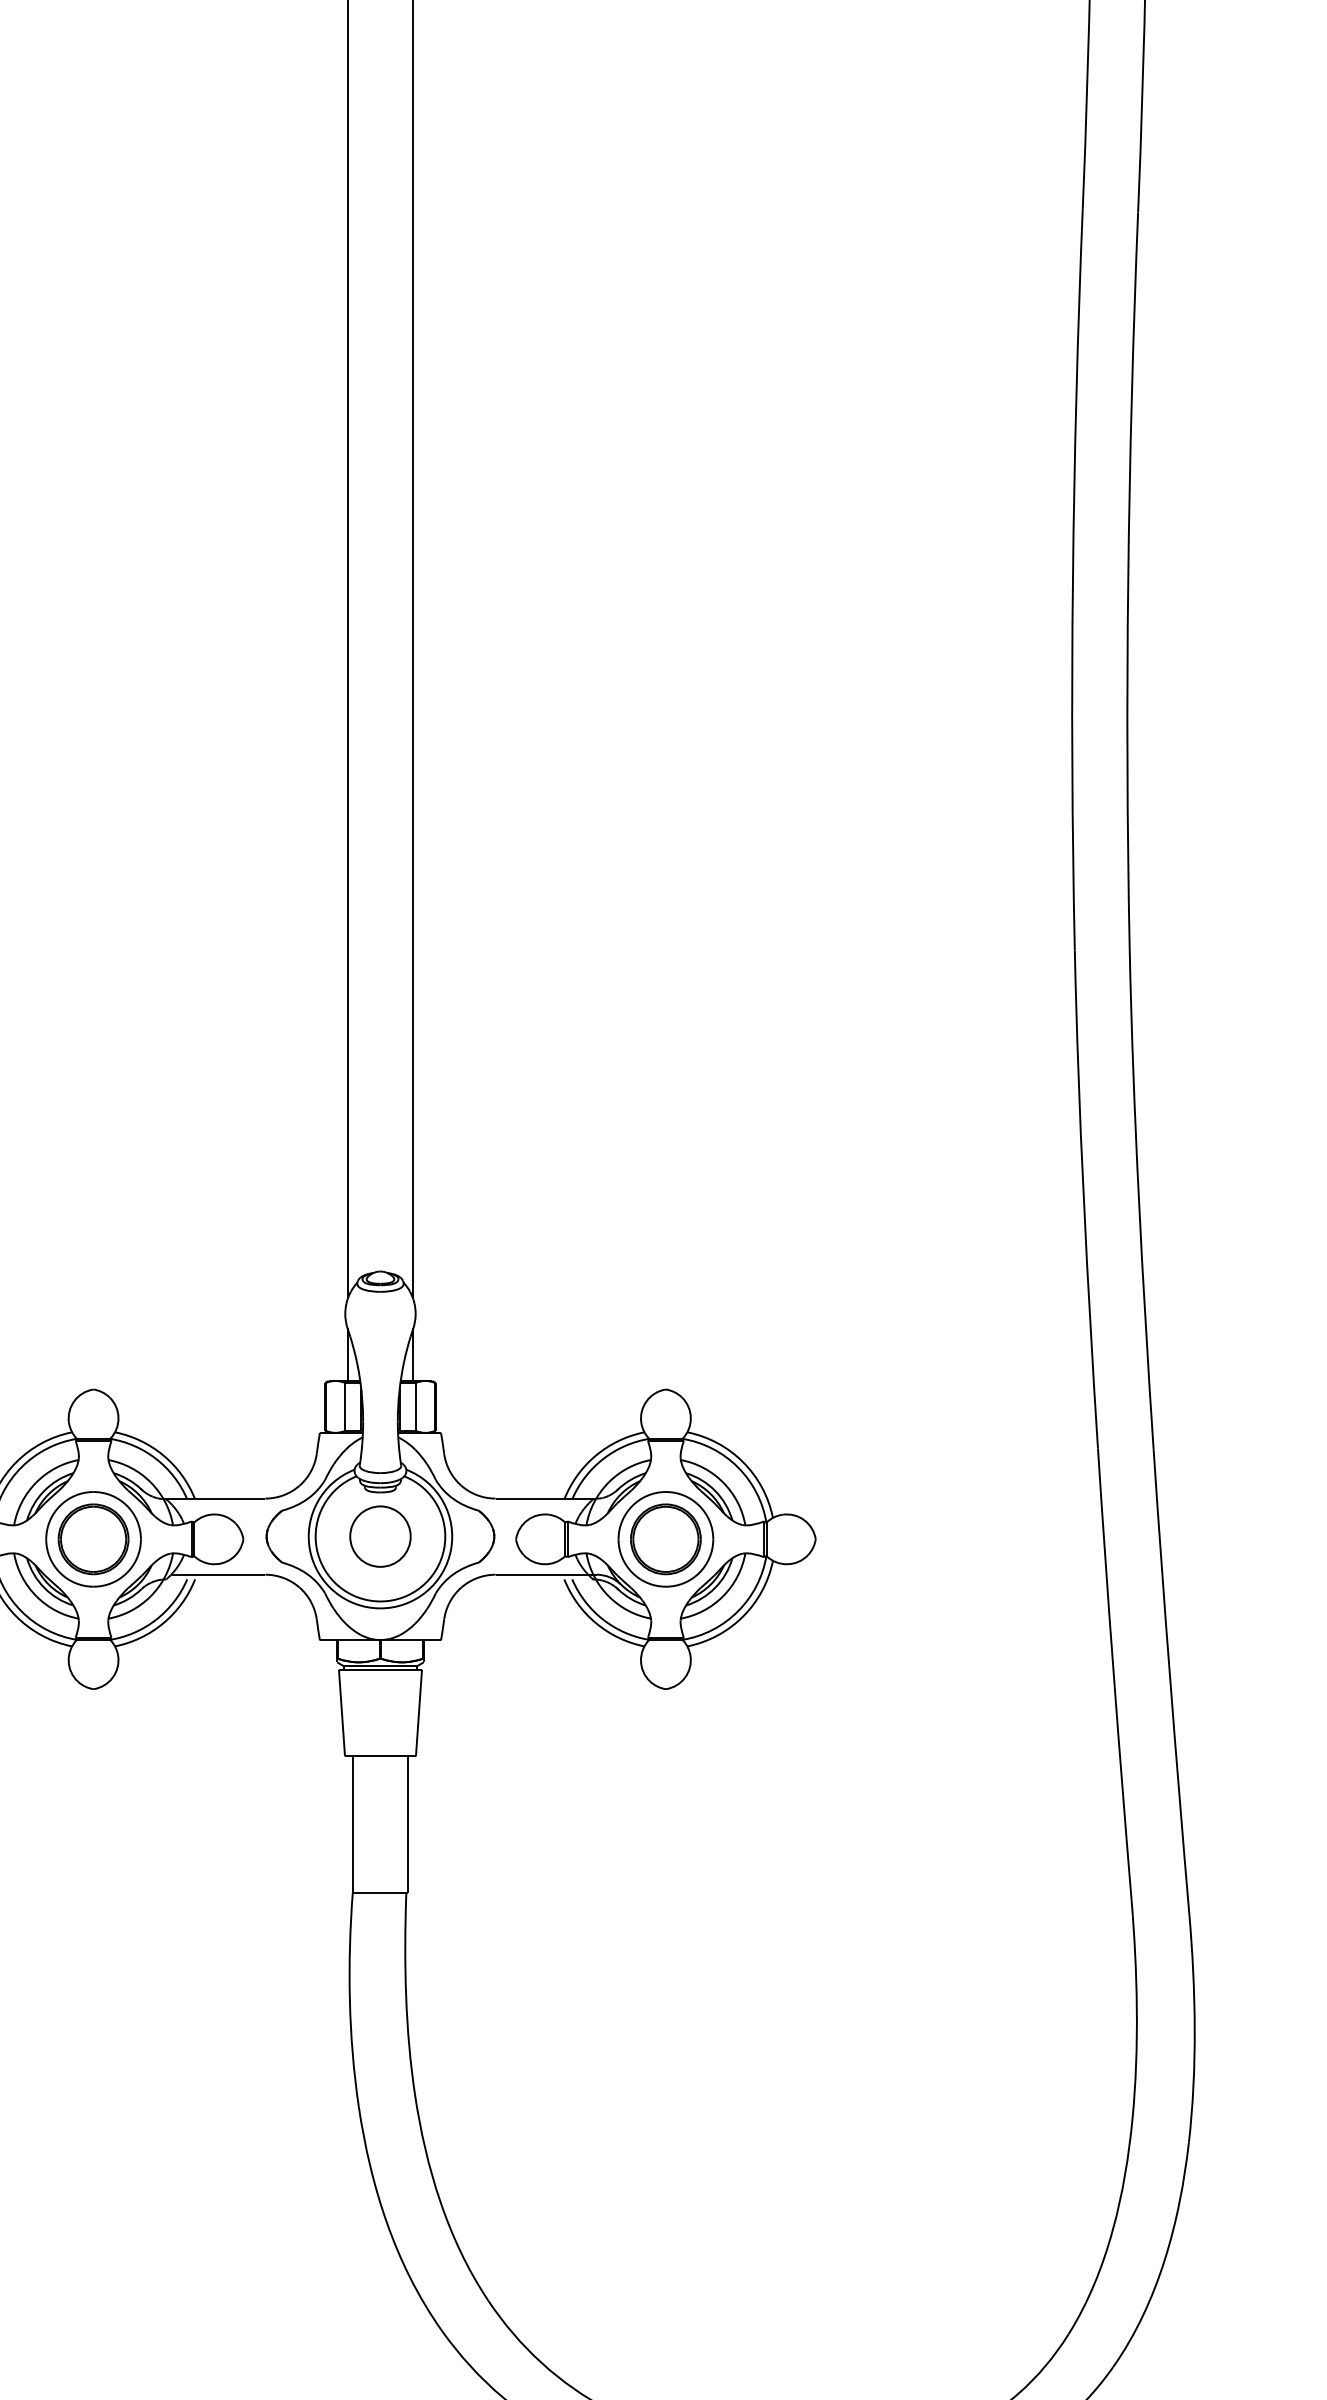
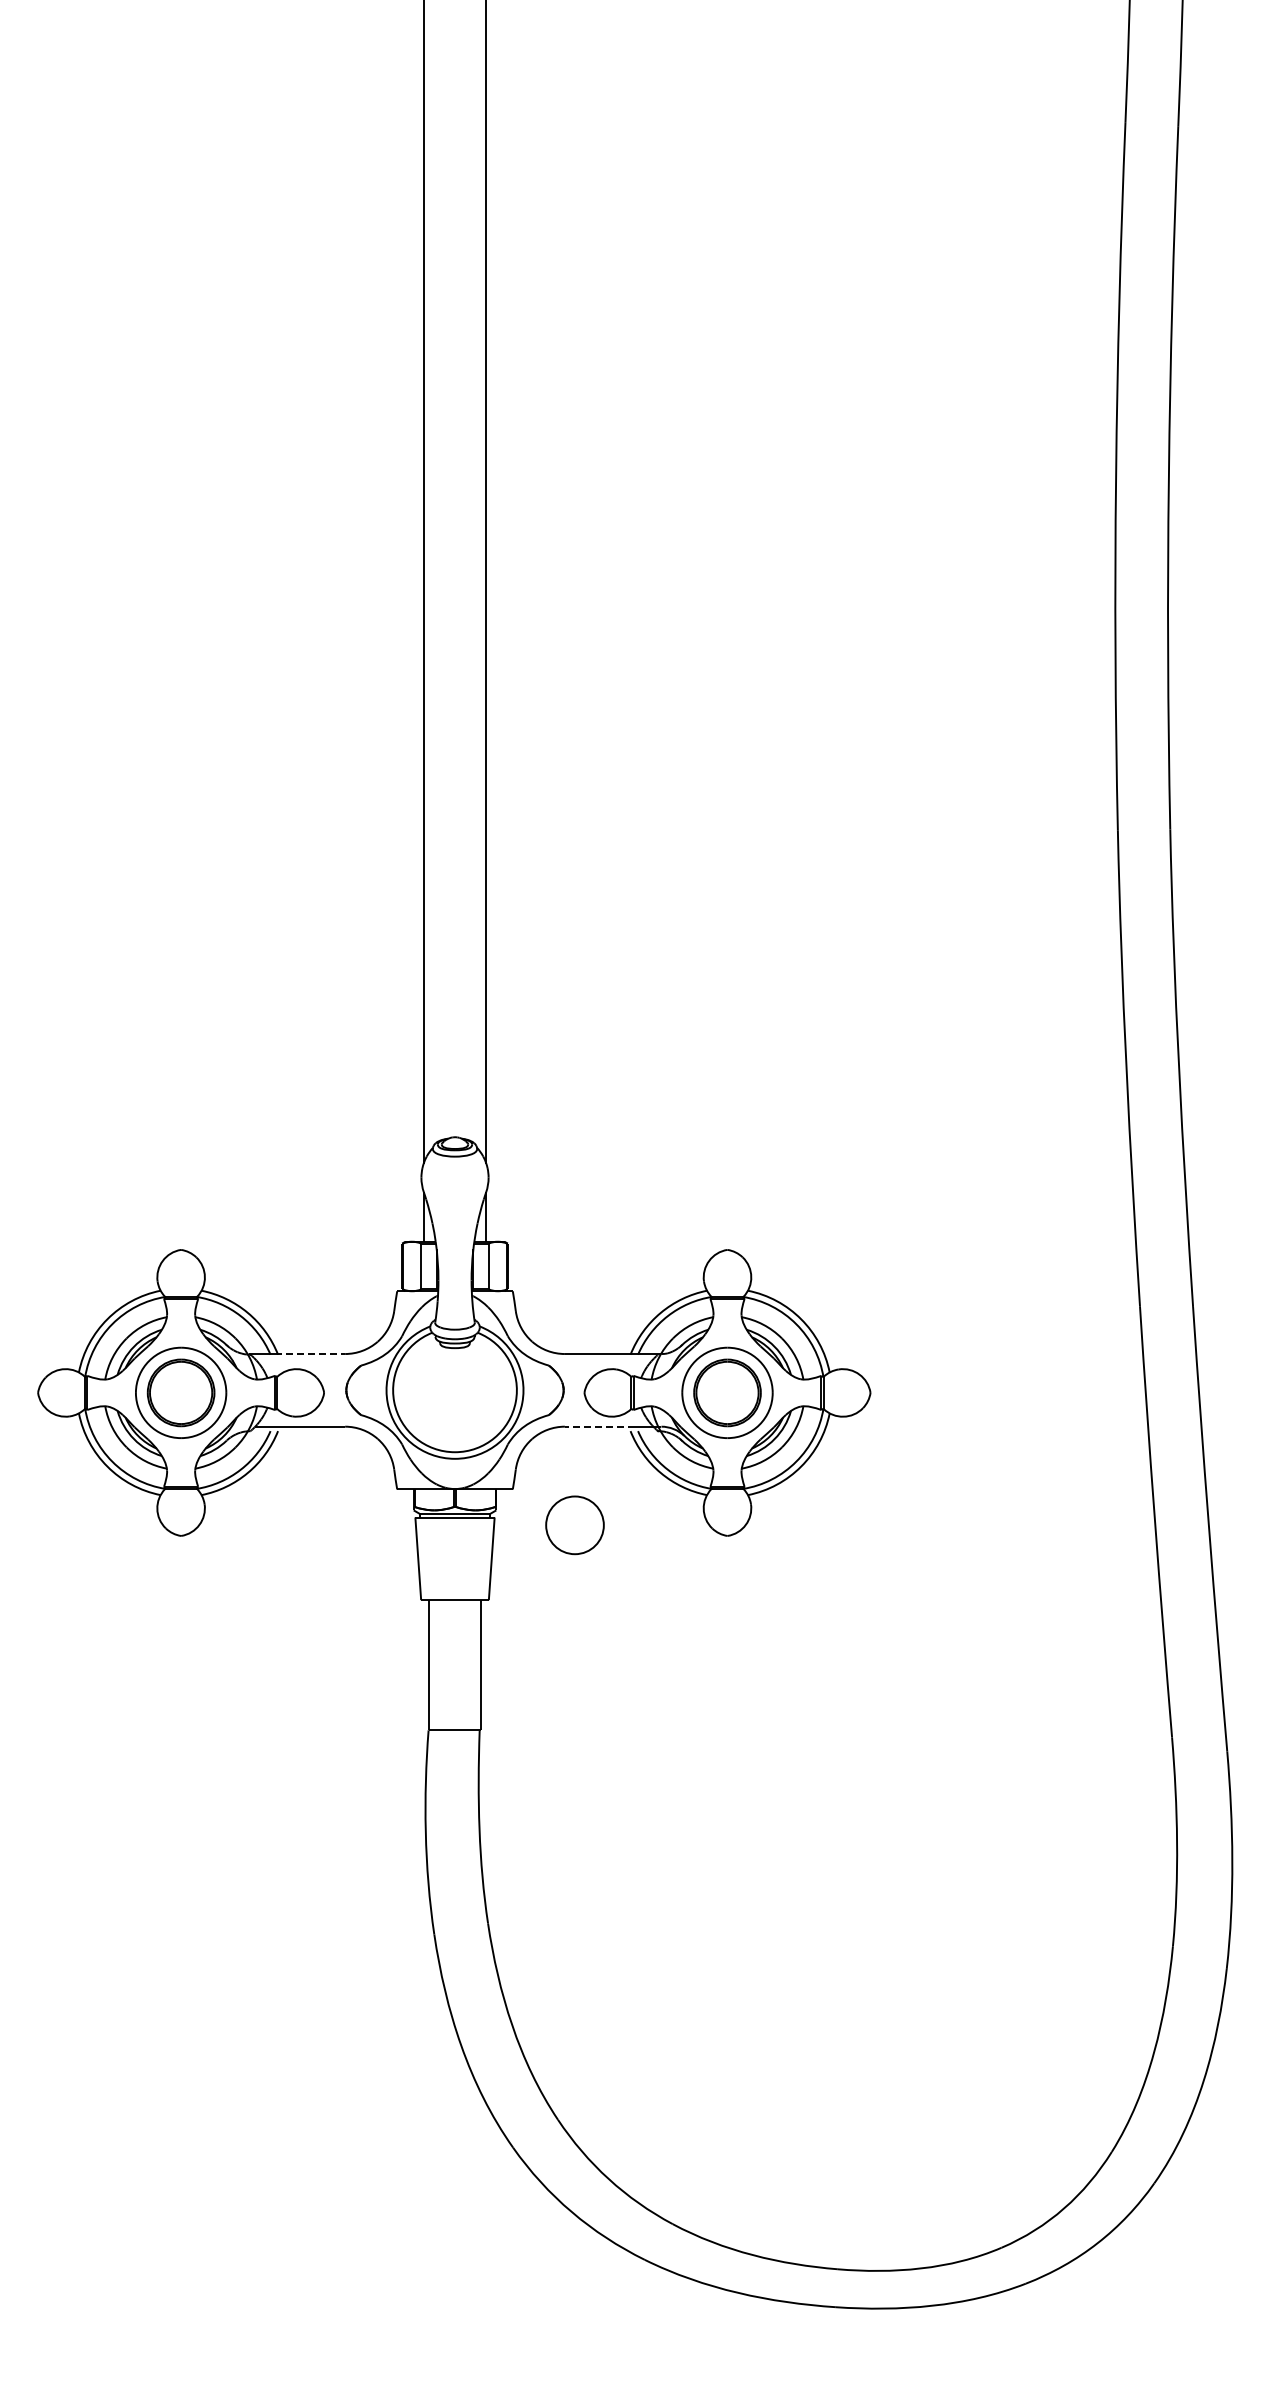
line: (229, 1499) -> (310, 1354), solid -> dashed
circle: (379, 1536) -> (574, 1525), moved
line: (531, 1574) -> (599, 1426), solid -> dashed

